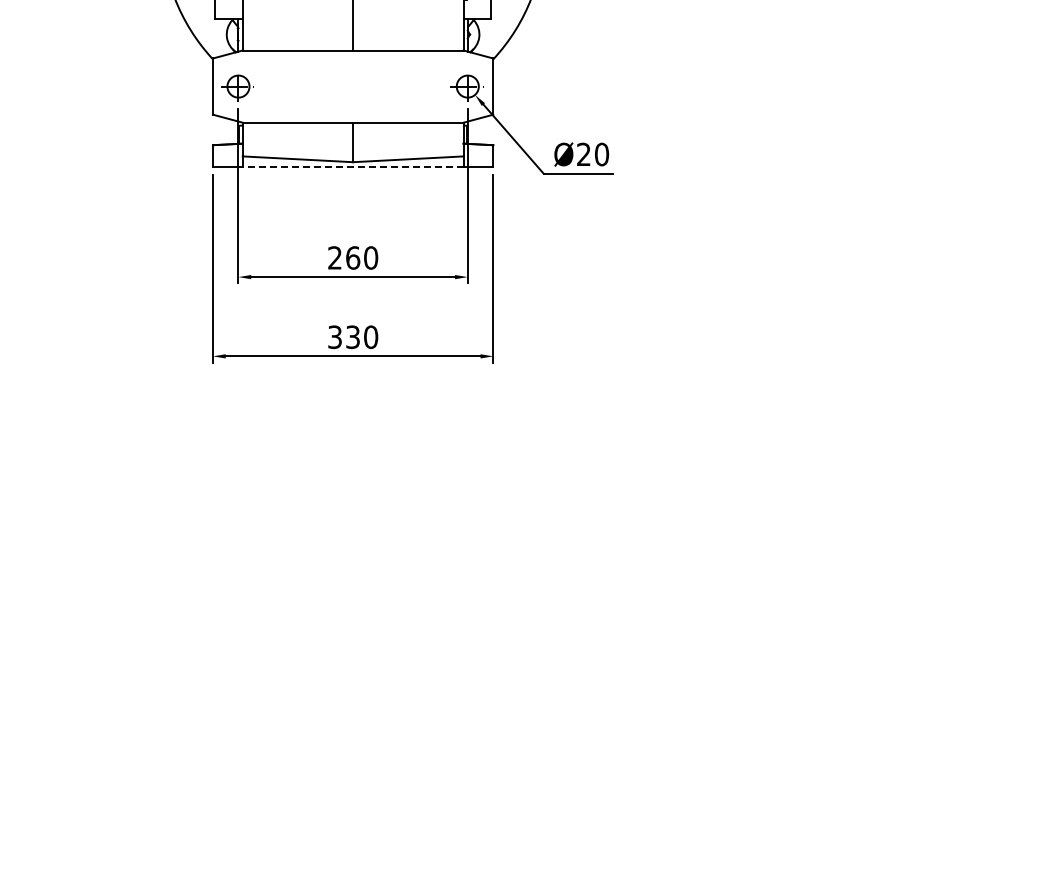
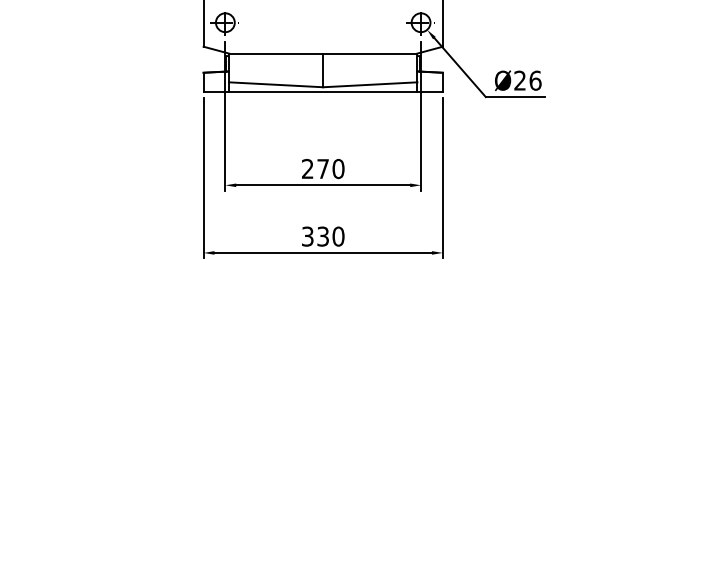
text: (602, 153) -> (535, 79), Ø20 -> Ø26
line: (352, 167) -> (322, 91), dashed -> solid
text: (353, 257) -> (323, 168), 260 -> 270

